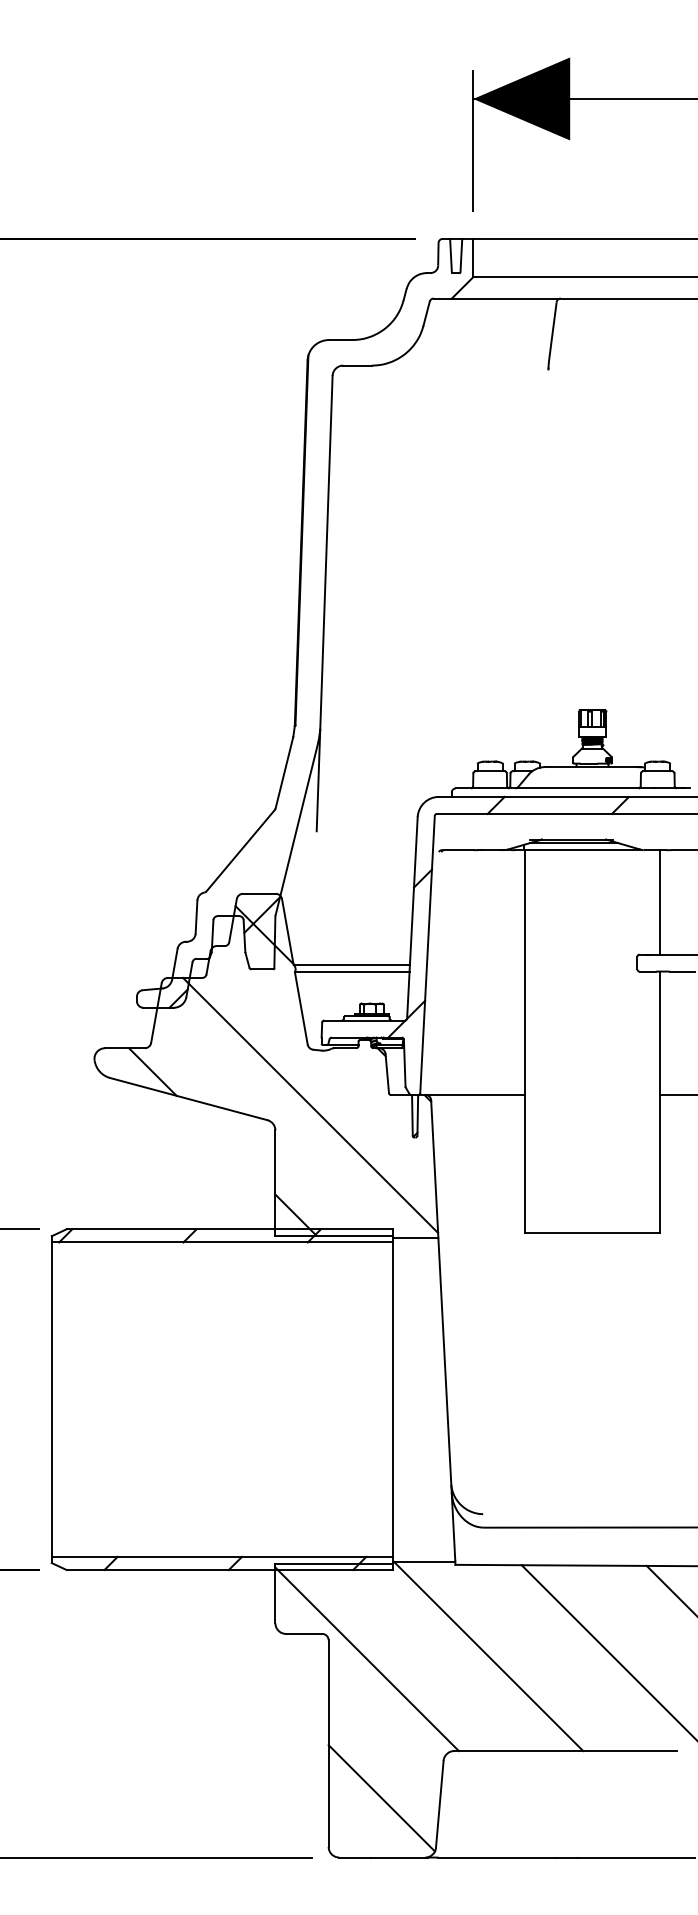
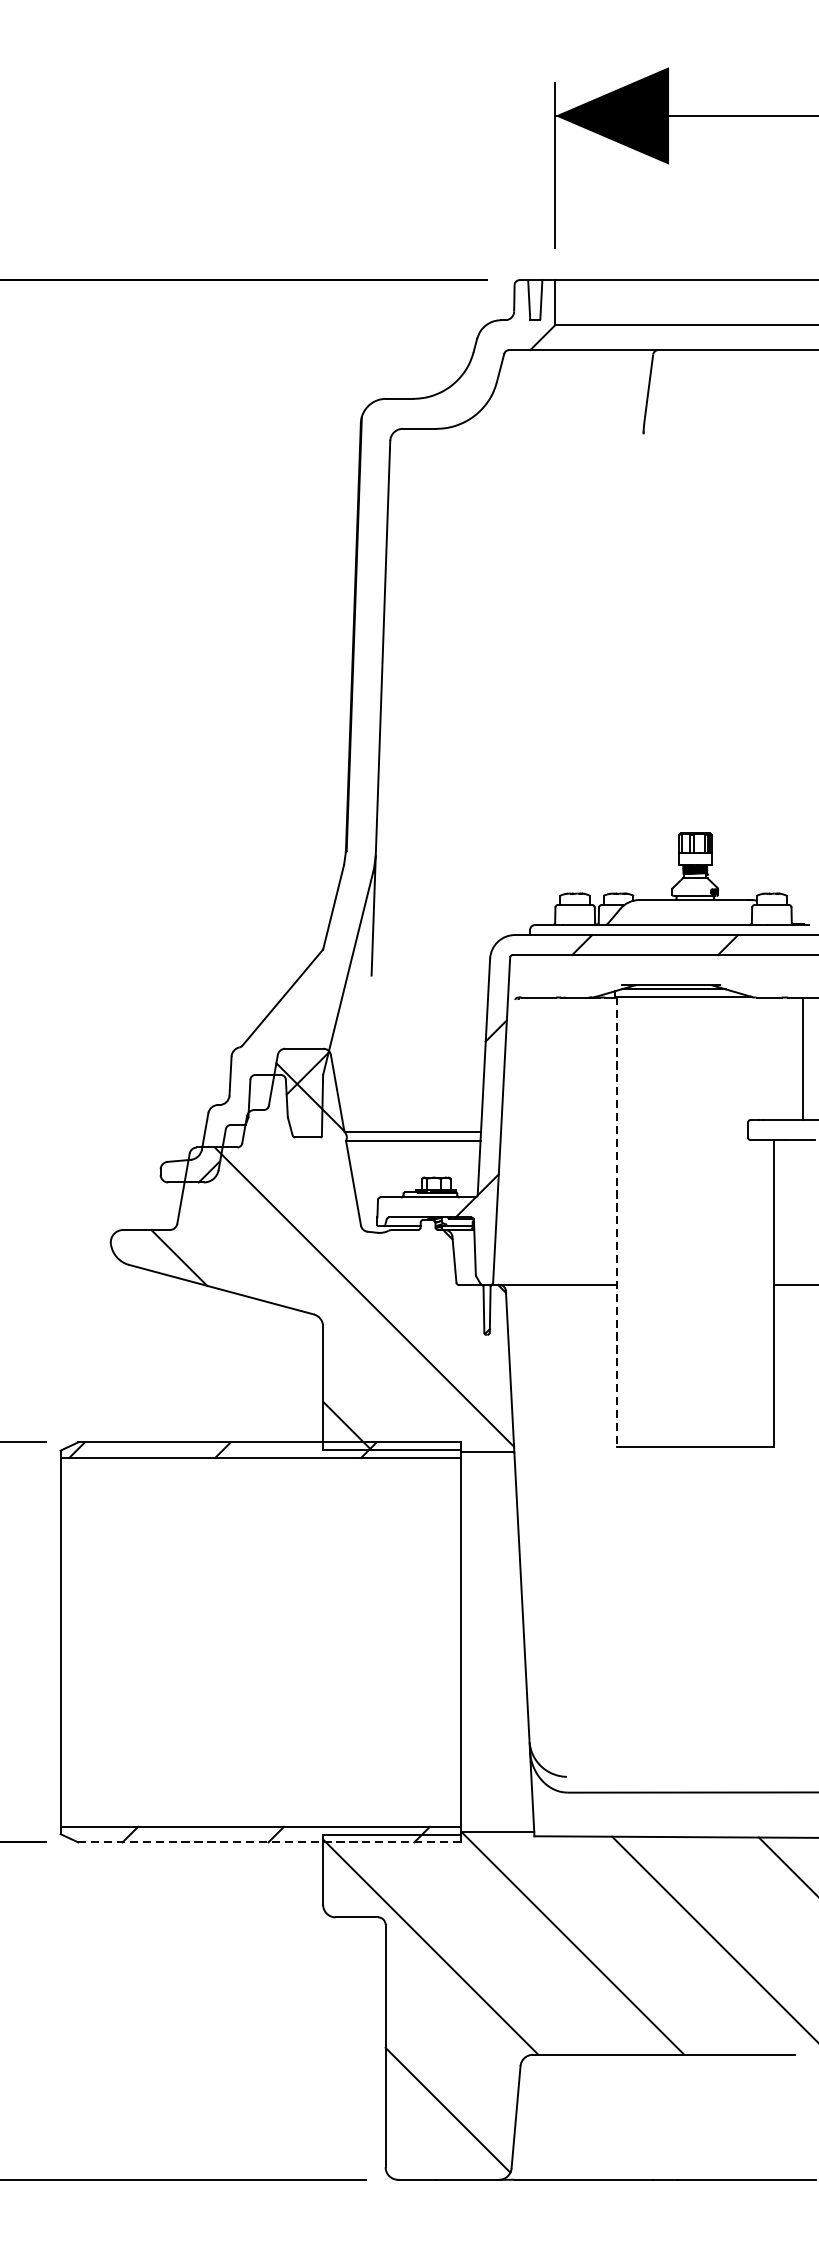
line: (659, 902) -> (803, 1058), moved
line: (525, 1041) -> (616, 1222), solid -> dashed
line: (229, 1570) -> (269, 1842), solid -> dashed

